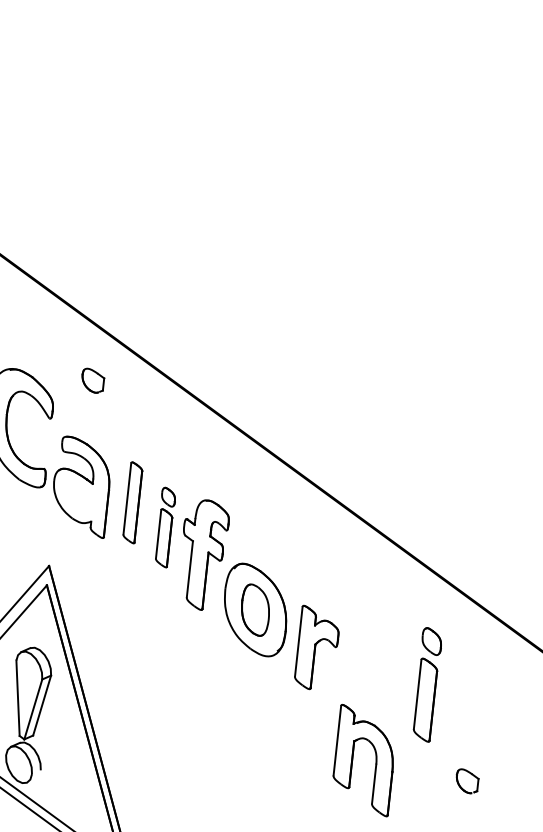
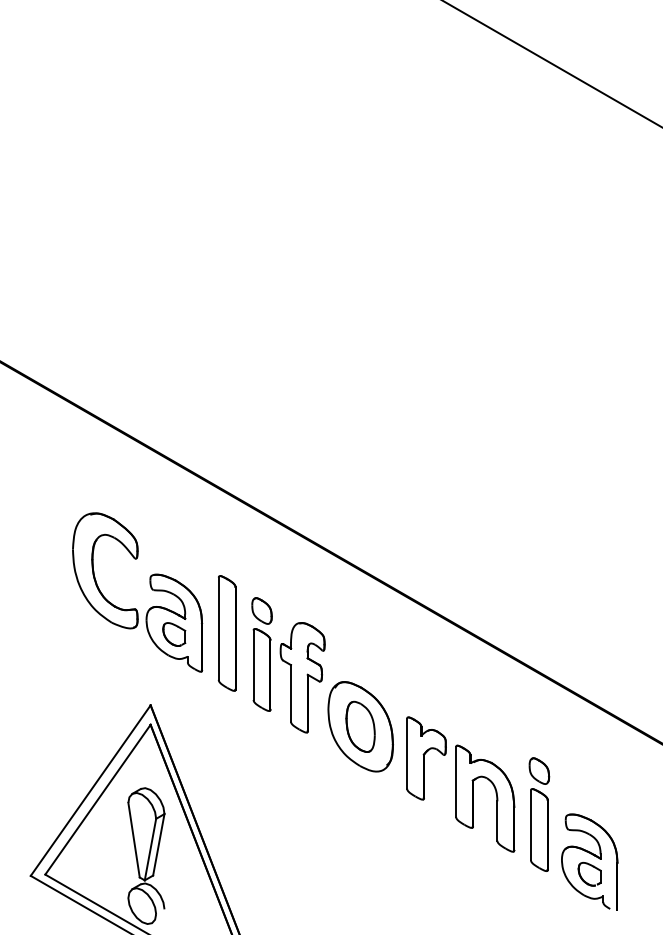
part: (93, 380) -> (174, 634), moved
part: (132, 502) -> (226, 633), size x1.43
part: (164, 527) -> (261, 654), size x1.43
part: (427, 684) -> (539, 814), moved
part: (375, 761) -> (496, 798), moved
part: (472, 763) -> (592, 855), added

